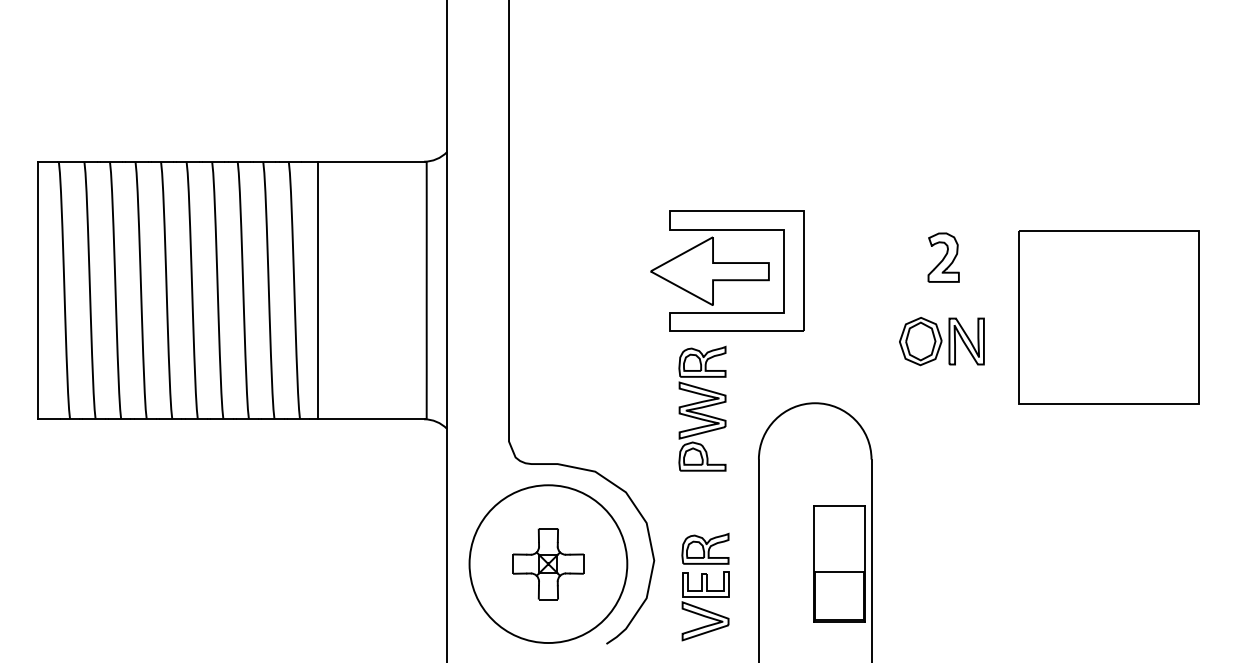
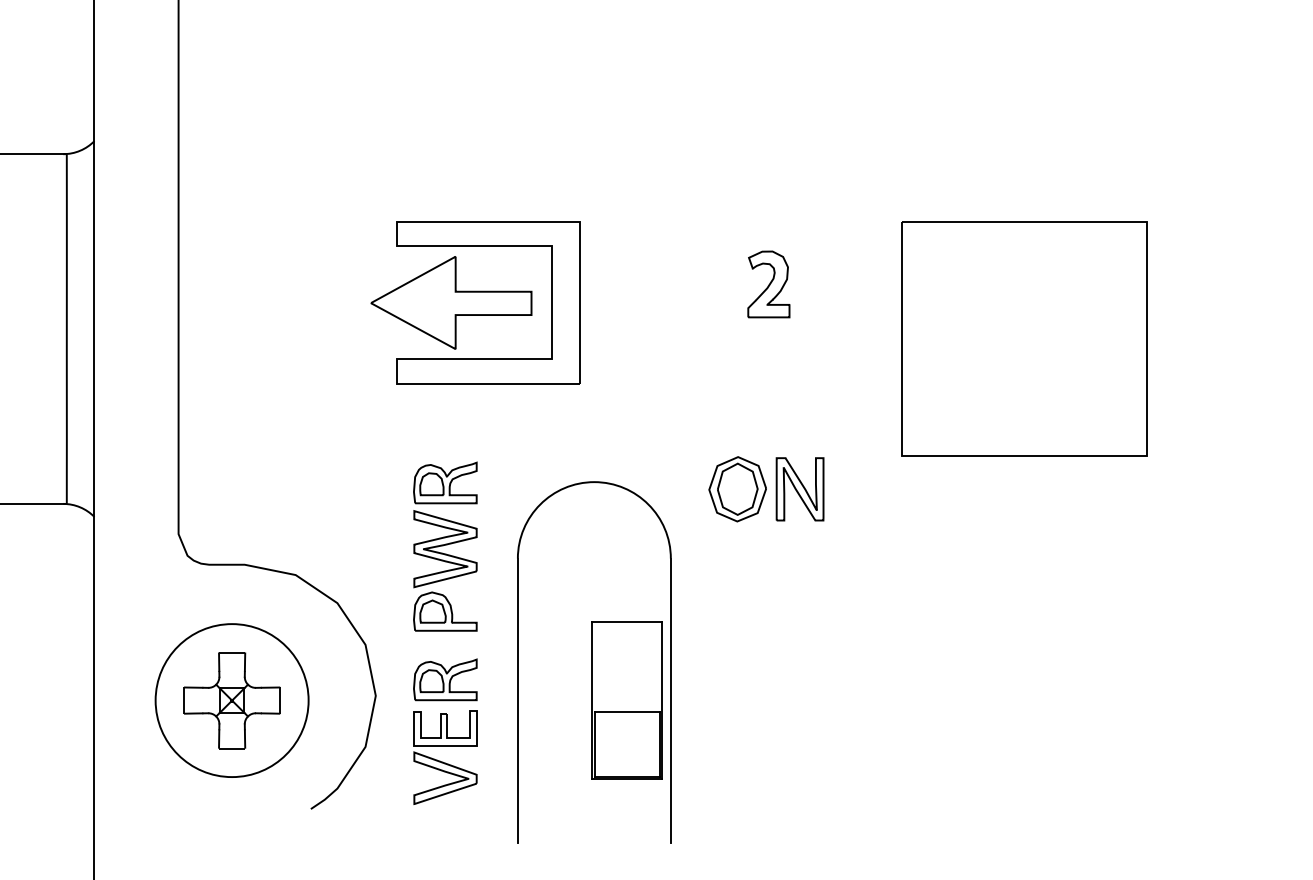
part: (1108, 317) -> (1023, 338), moved
part: (941, 341) -> (765, 489), moved
part: (702, 408) -> (445, 546), moved
circle: (548, 563) -> (232, 699), size x0.71

